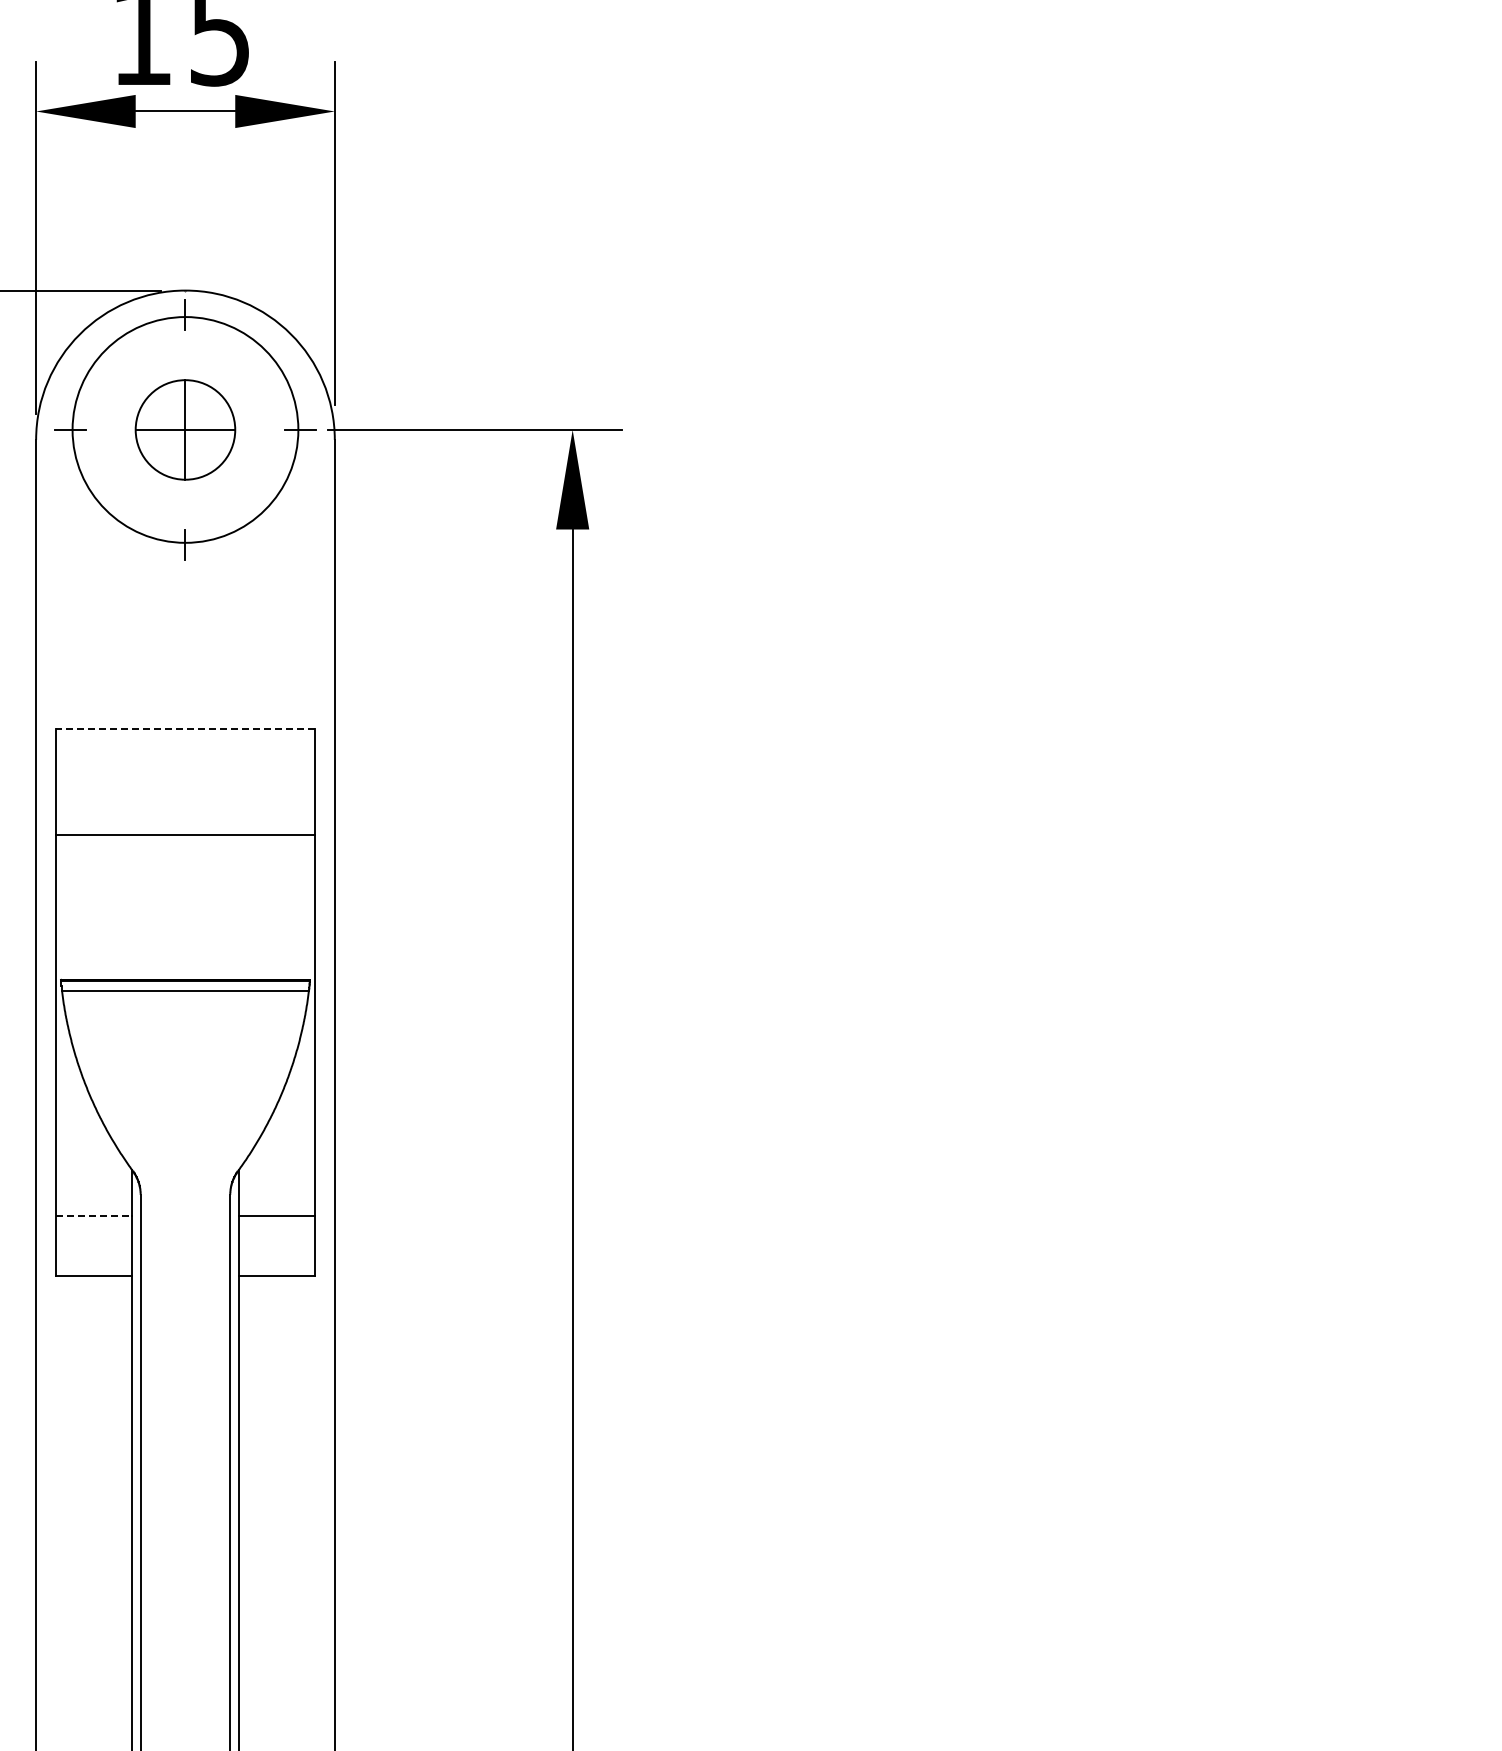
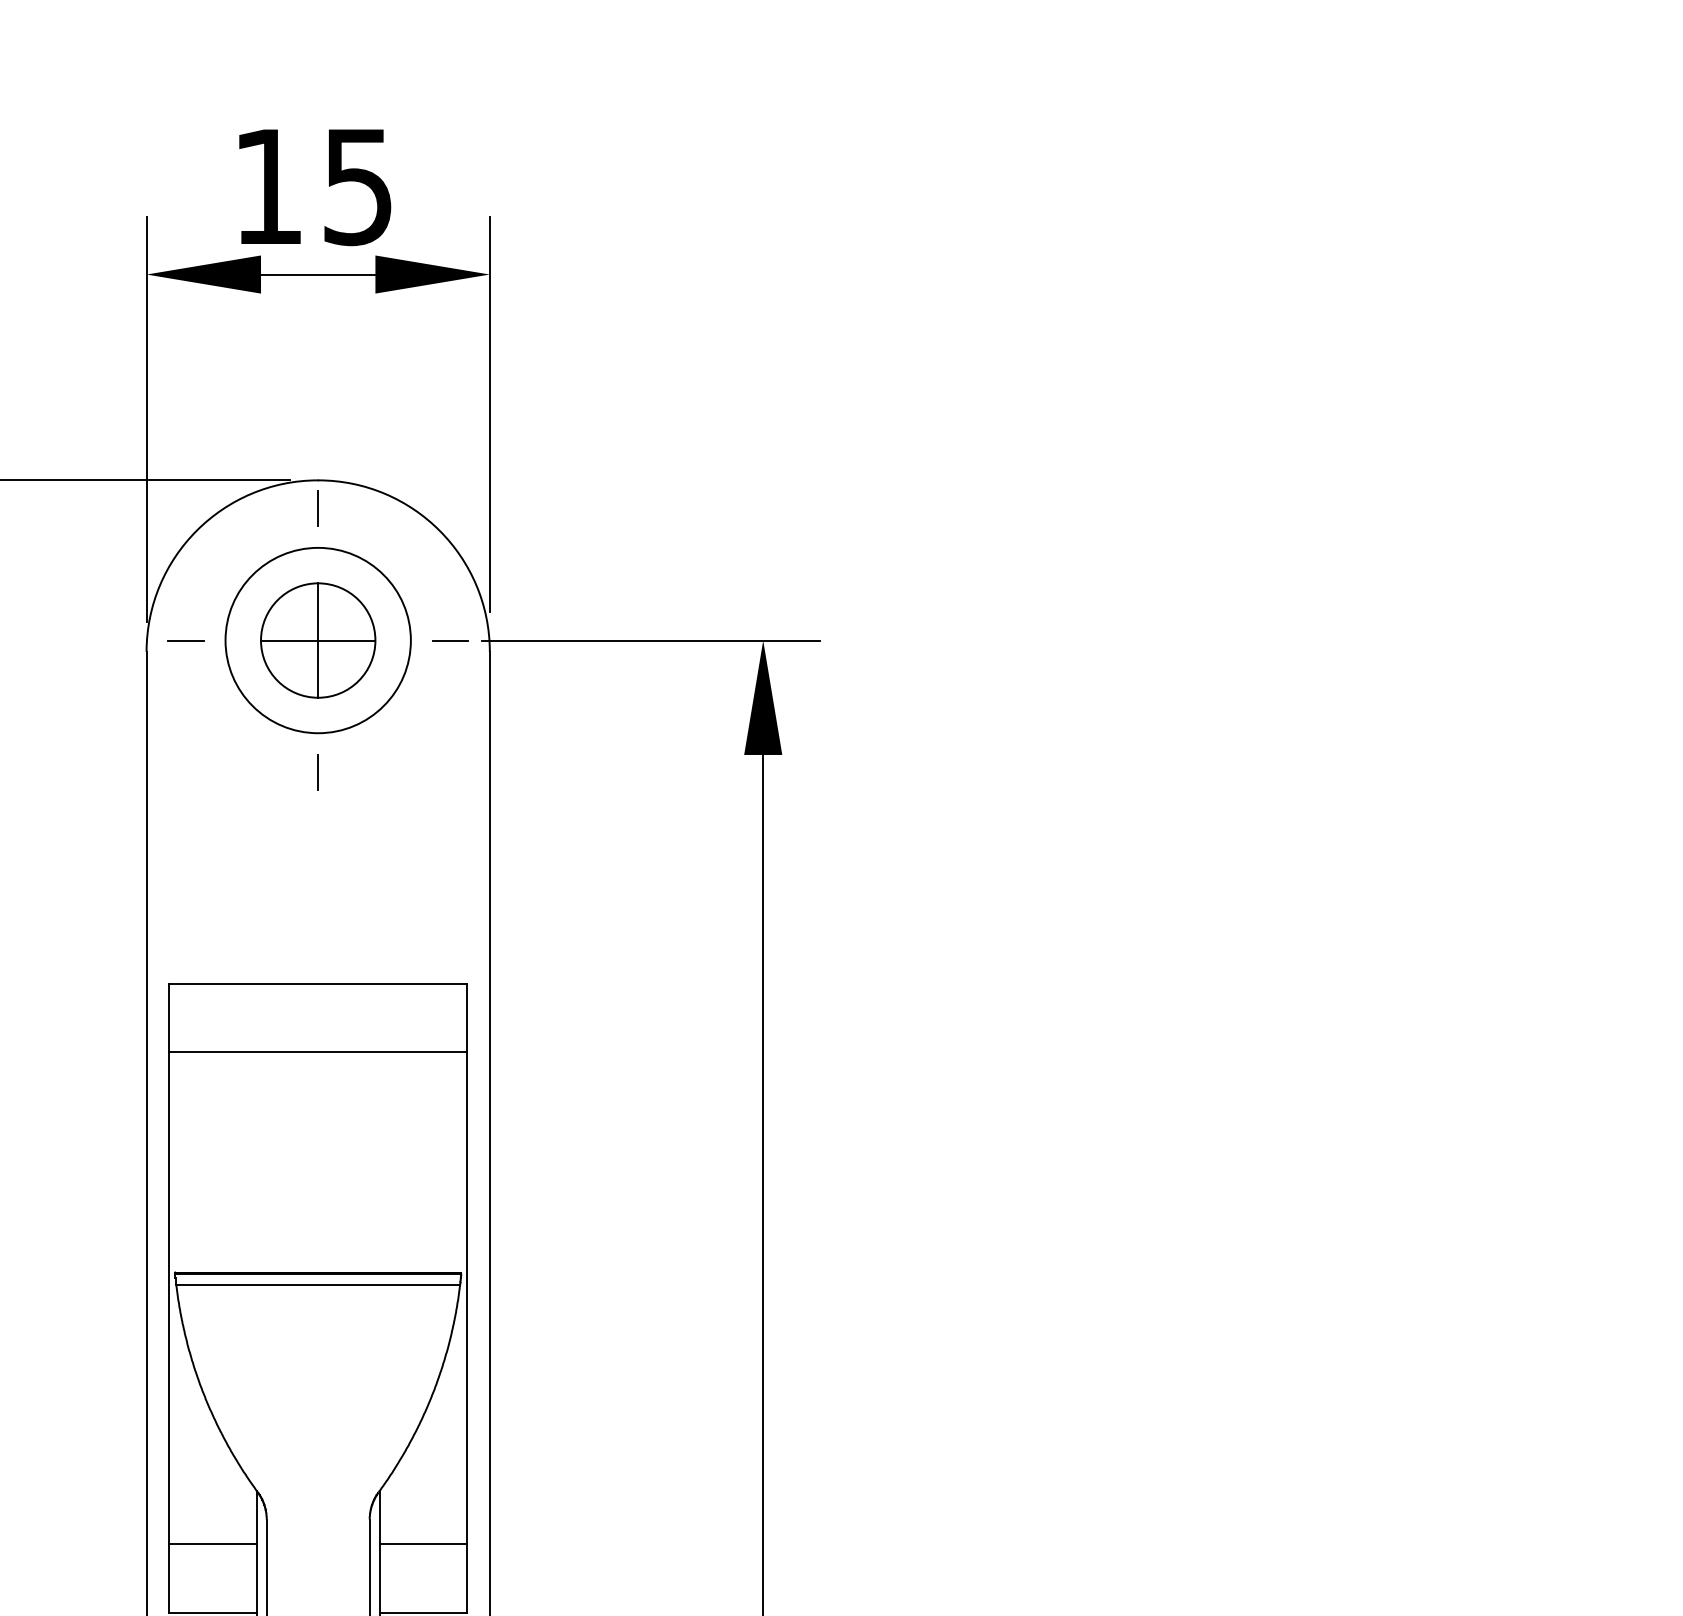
circle: (185, 429) -> (318, 640), size x0.71
line: (184, 728) -> (317, 983), dashed -> solid
line: (185, 835) -> (318, 1052), moved
line: (93, 1216) -> (212, 1544), dashed -> solid

